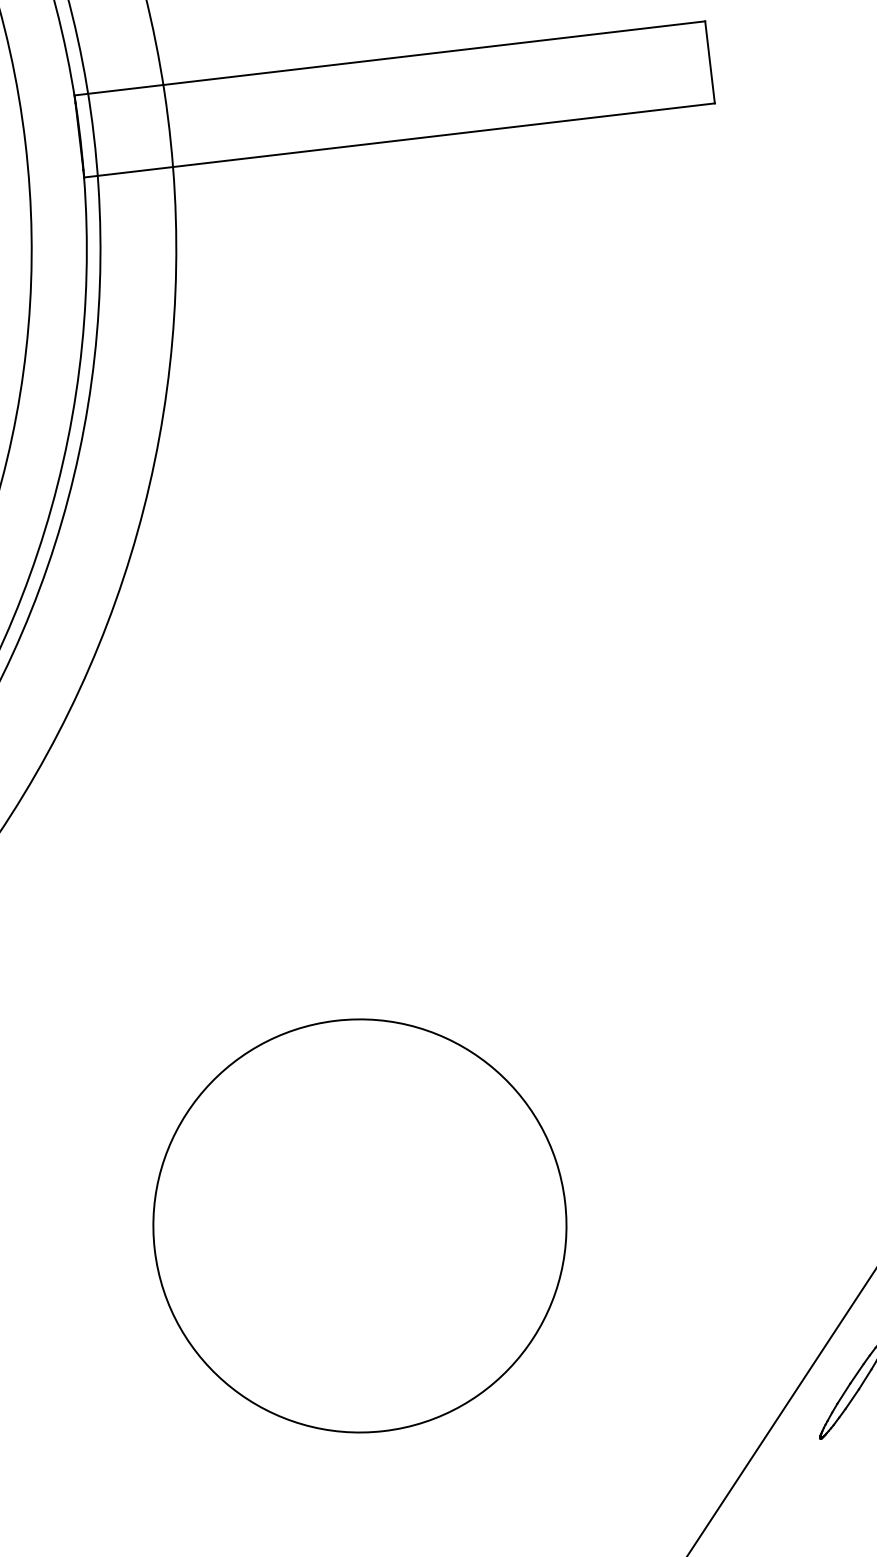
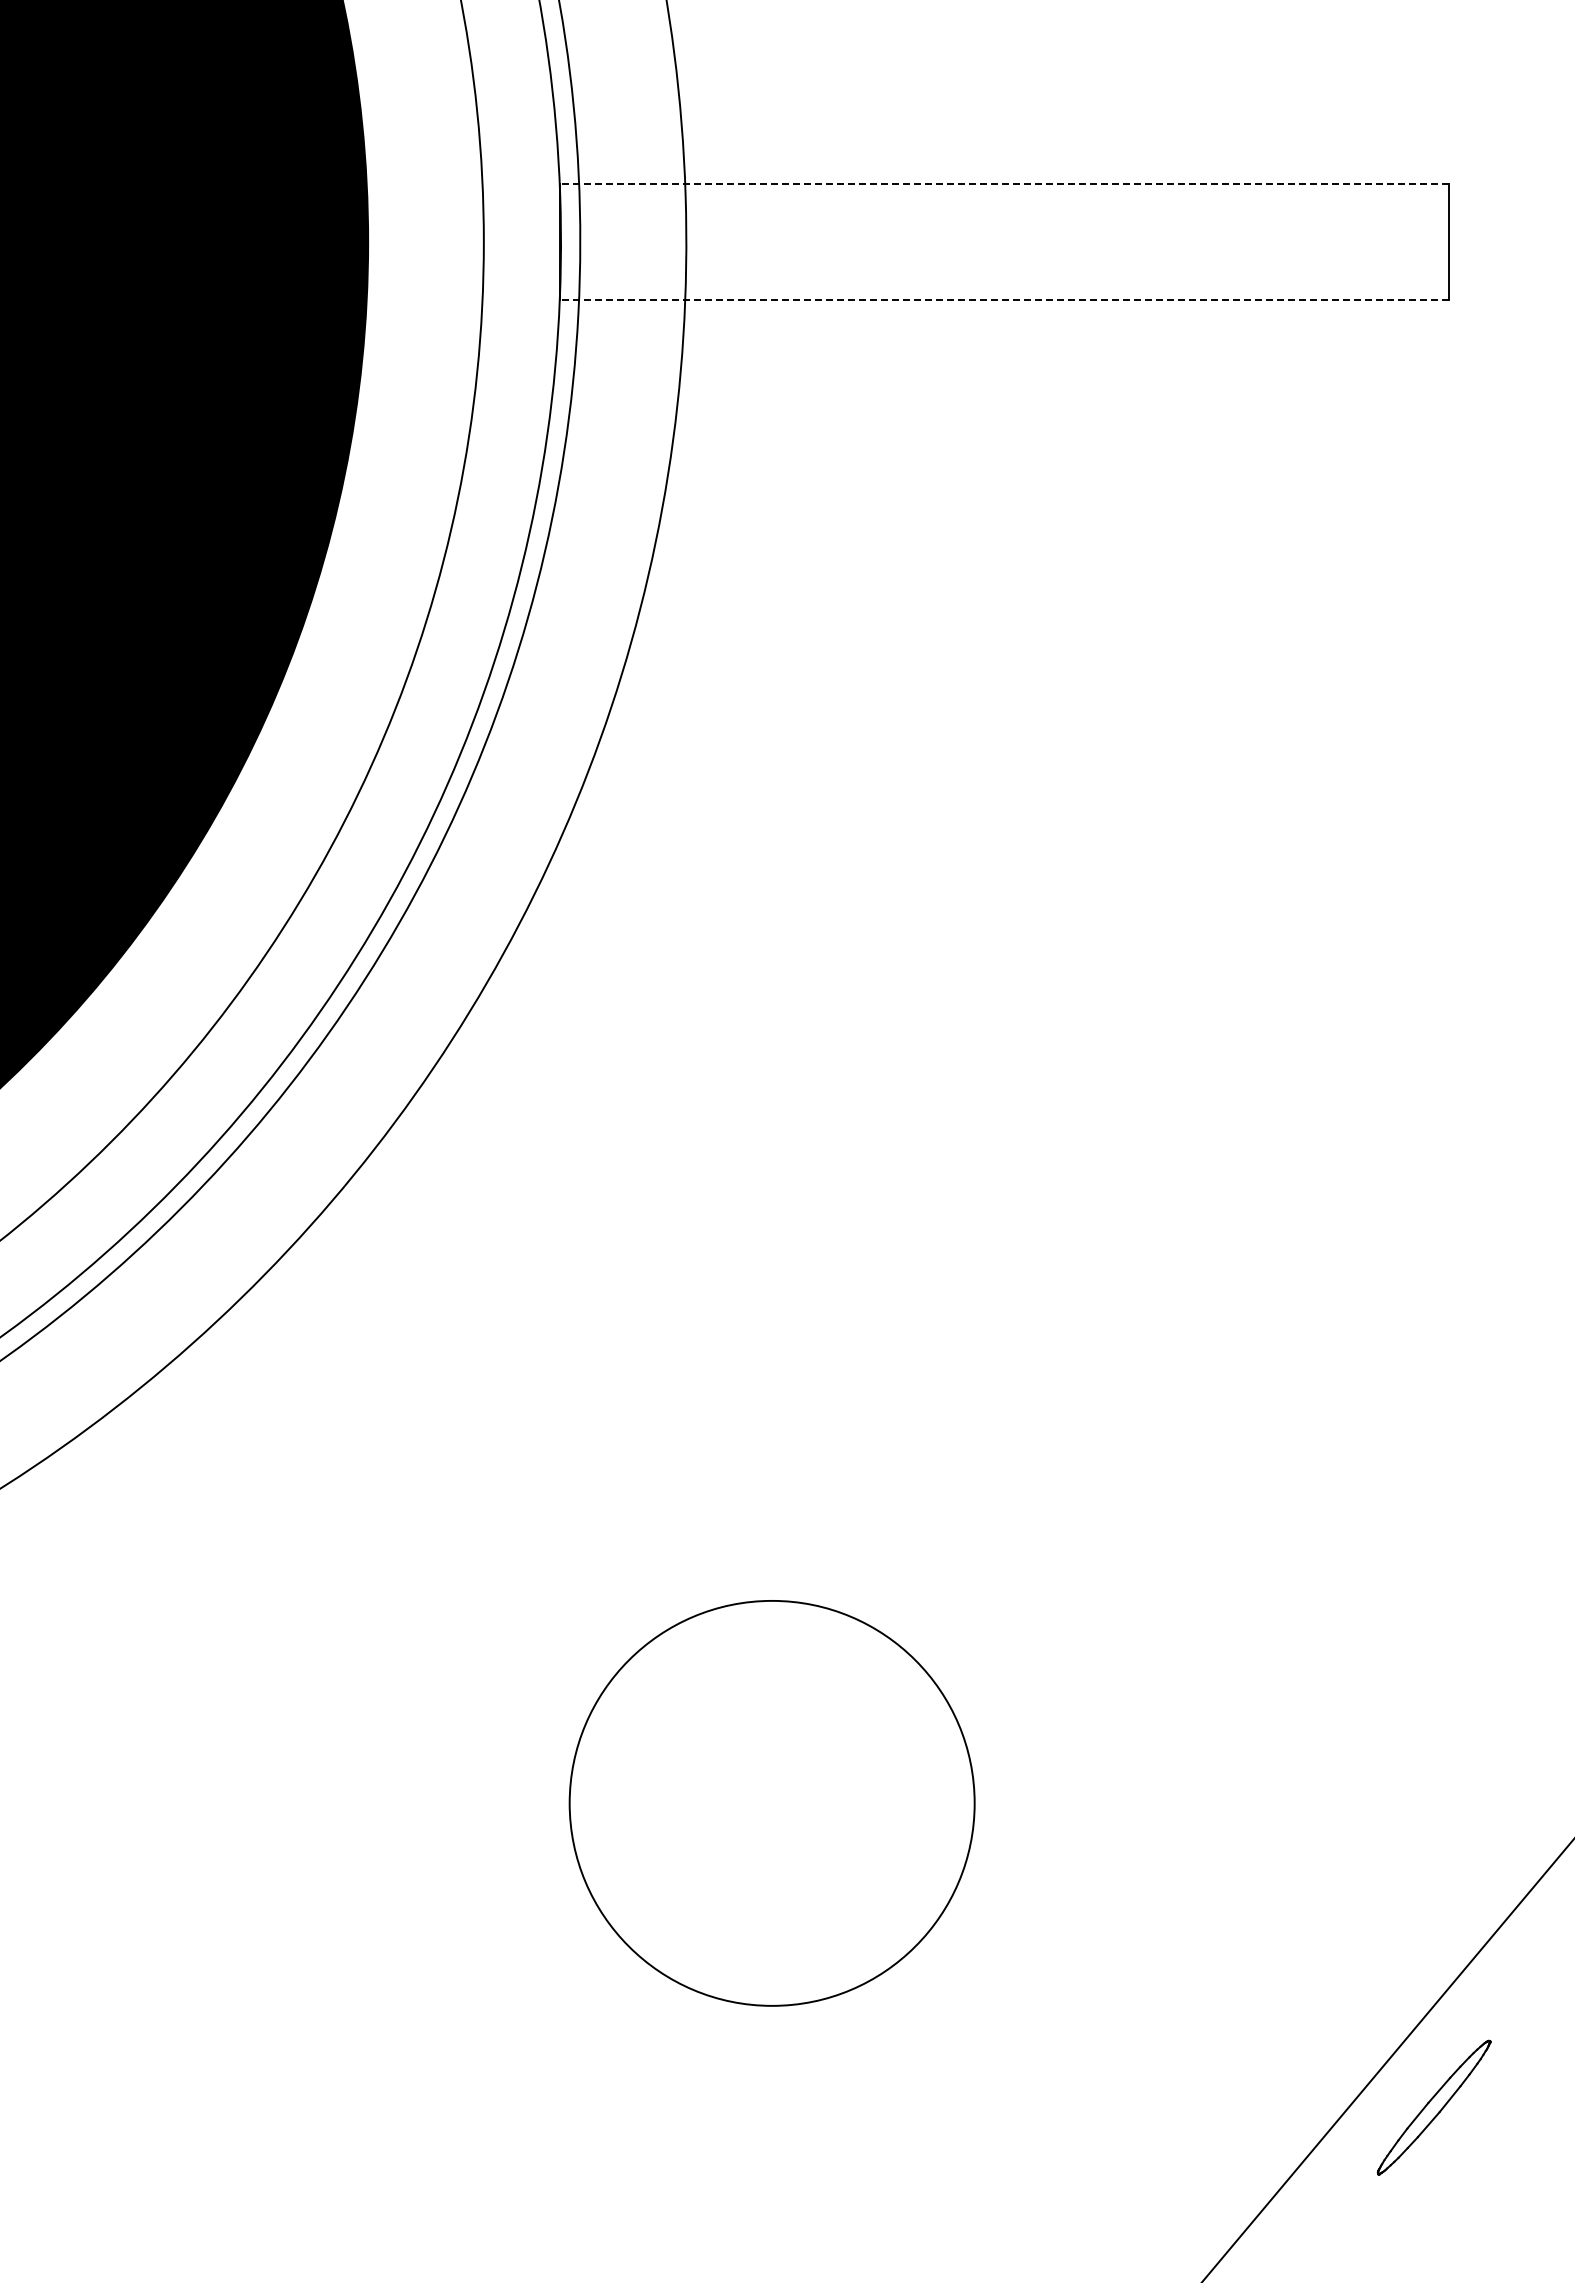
line: (389, 58) -> (1004, 184), solid -> dashed
line: (399, 140) -> (1004, 299), solid -> dashed
circle: (359, 1226) -> (771, 1803), size x0.7

